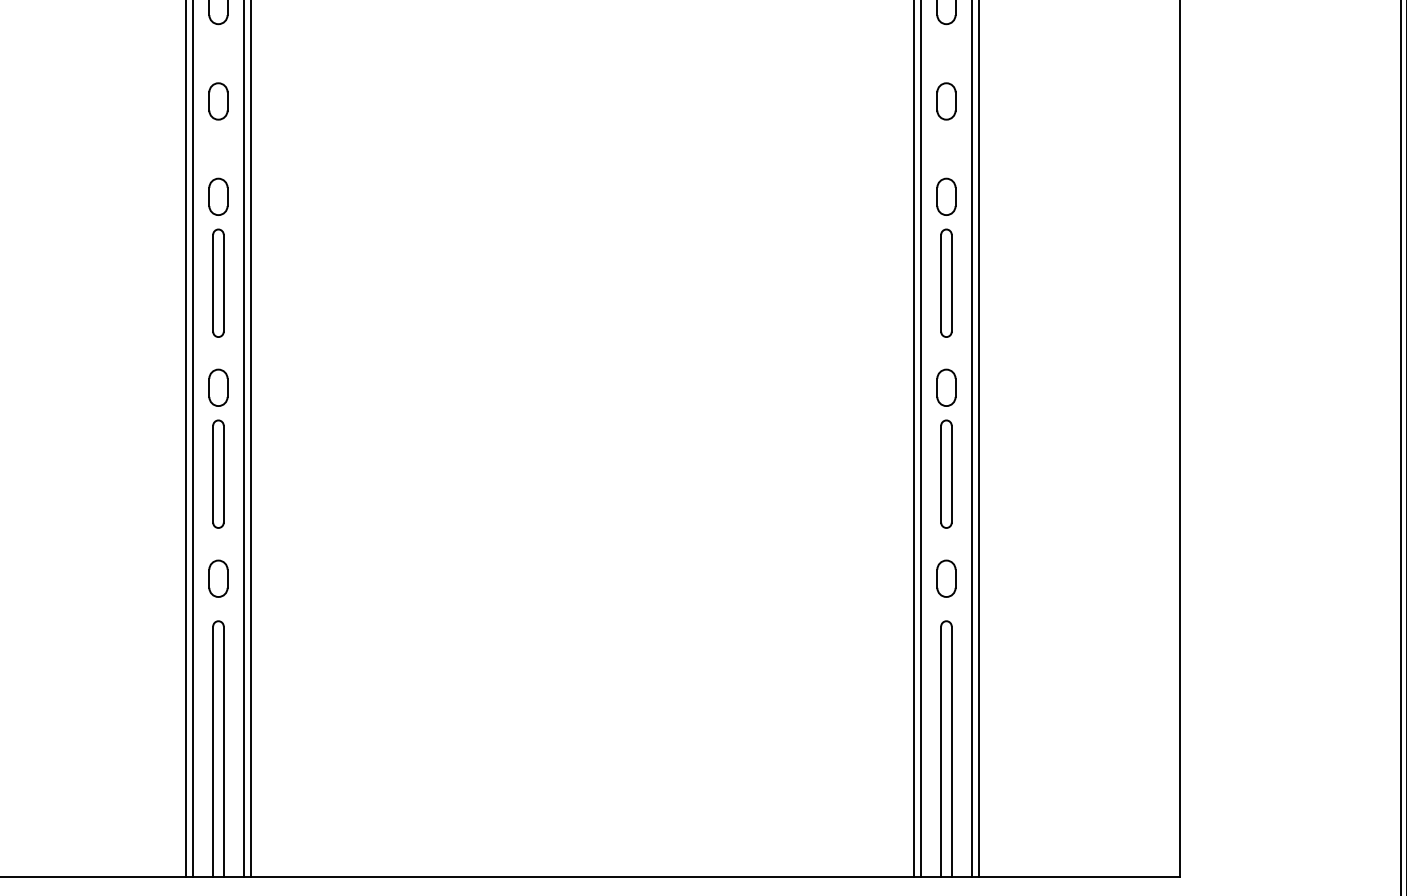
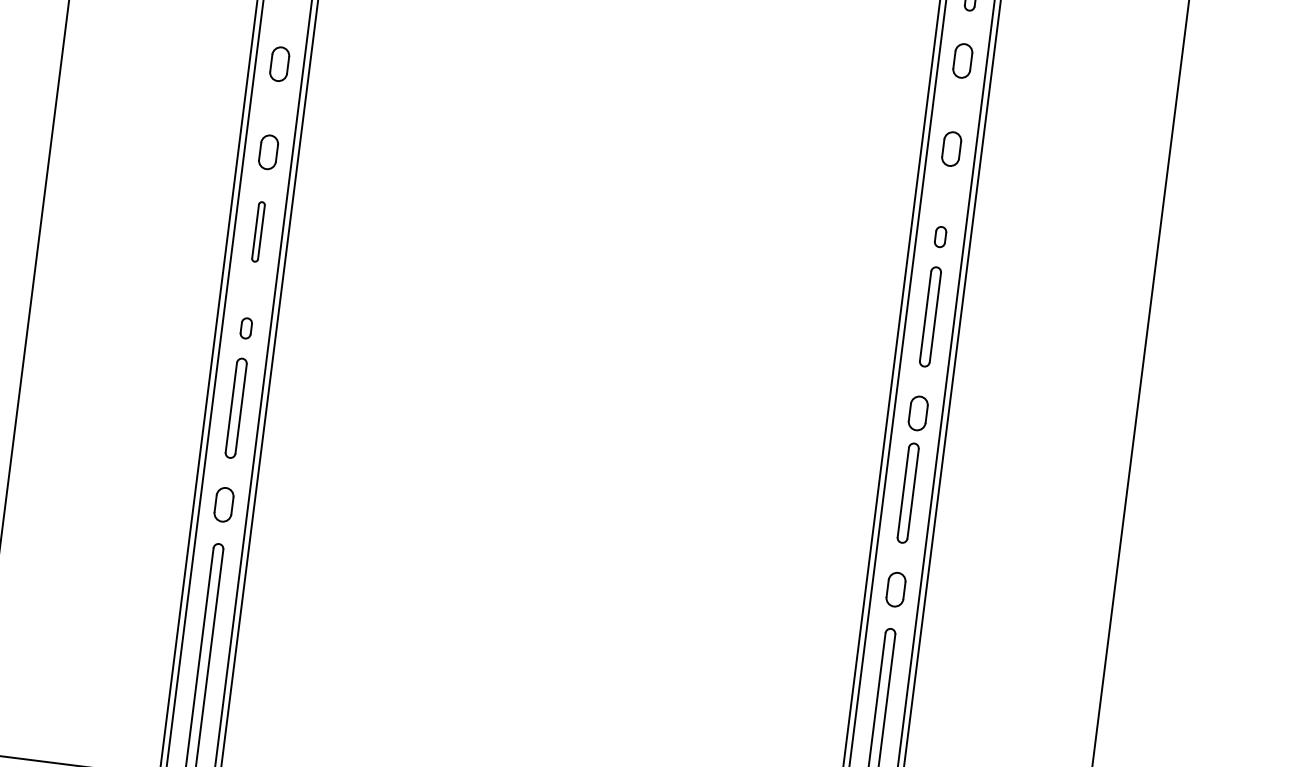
part: (946, 196) -> (940, 236), size x0.6
part: (218, 282) -> (258, 231), size x0.6
part: (218, 387) -> (246, 328), size x0.6

